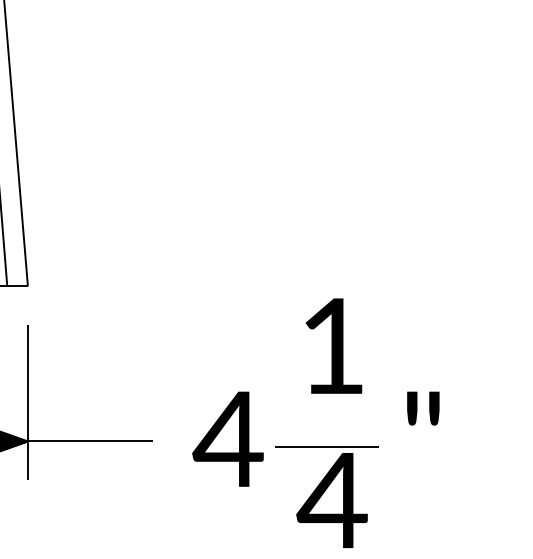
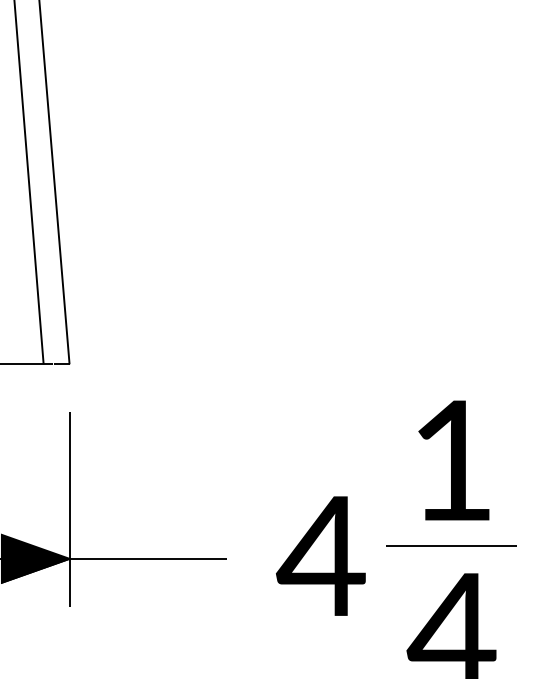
text: (333, 345) -> (453, 459), moved
line: (326, 446) -> (450, 545), moved

